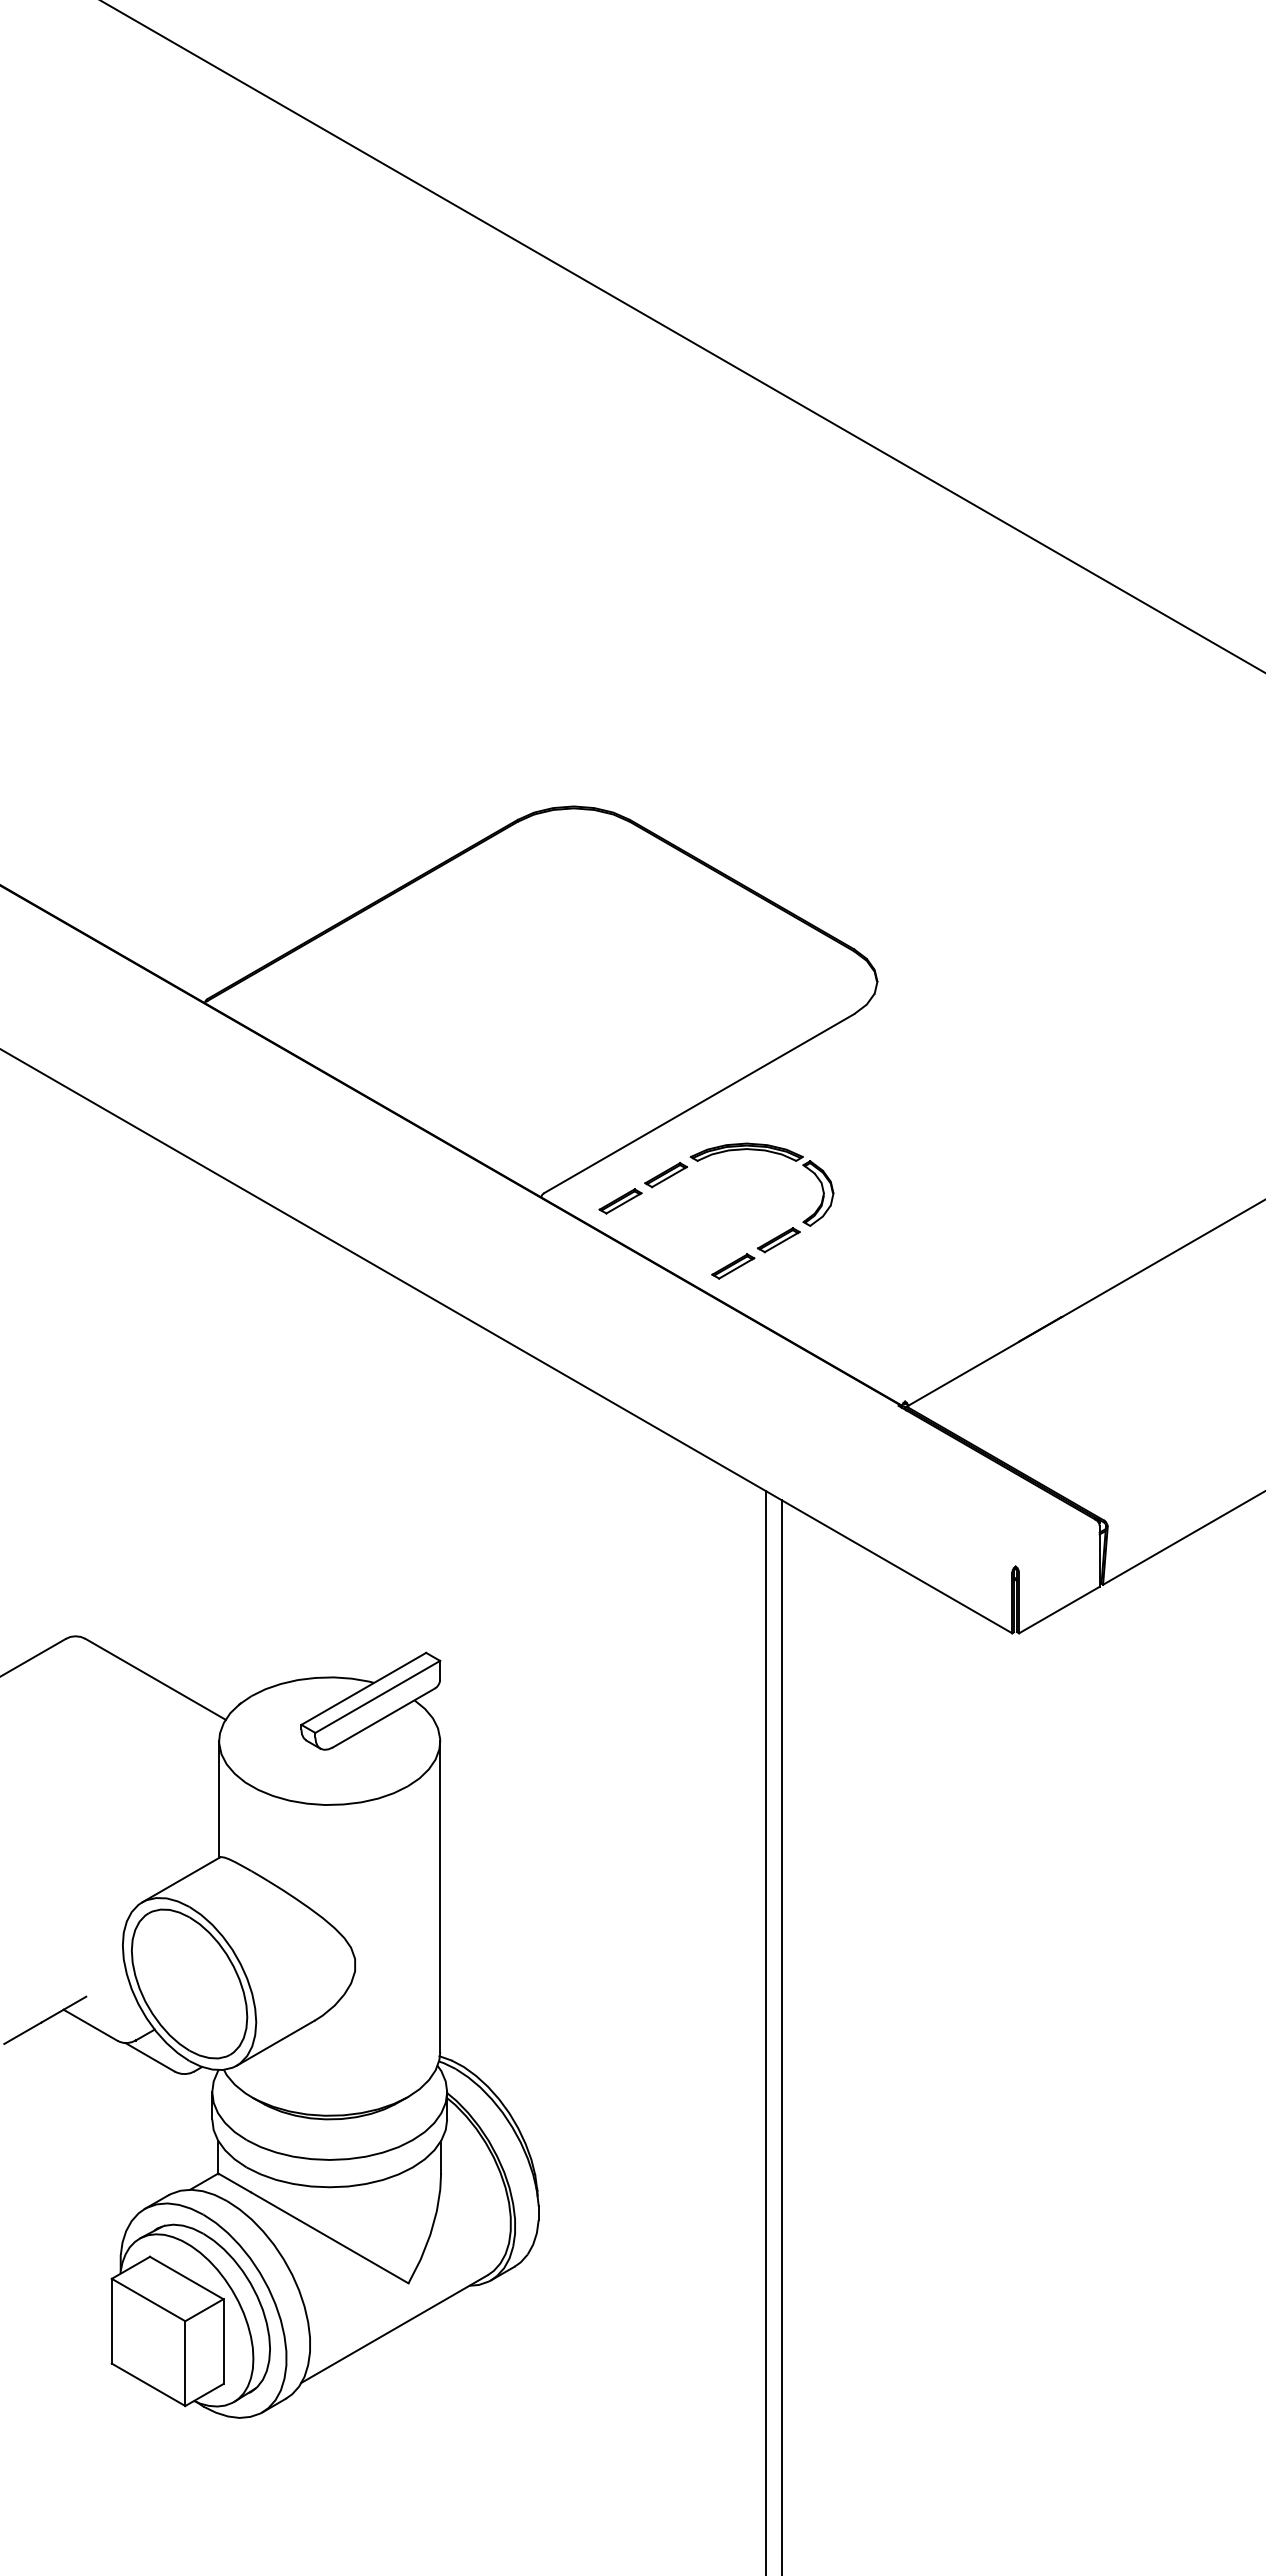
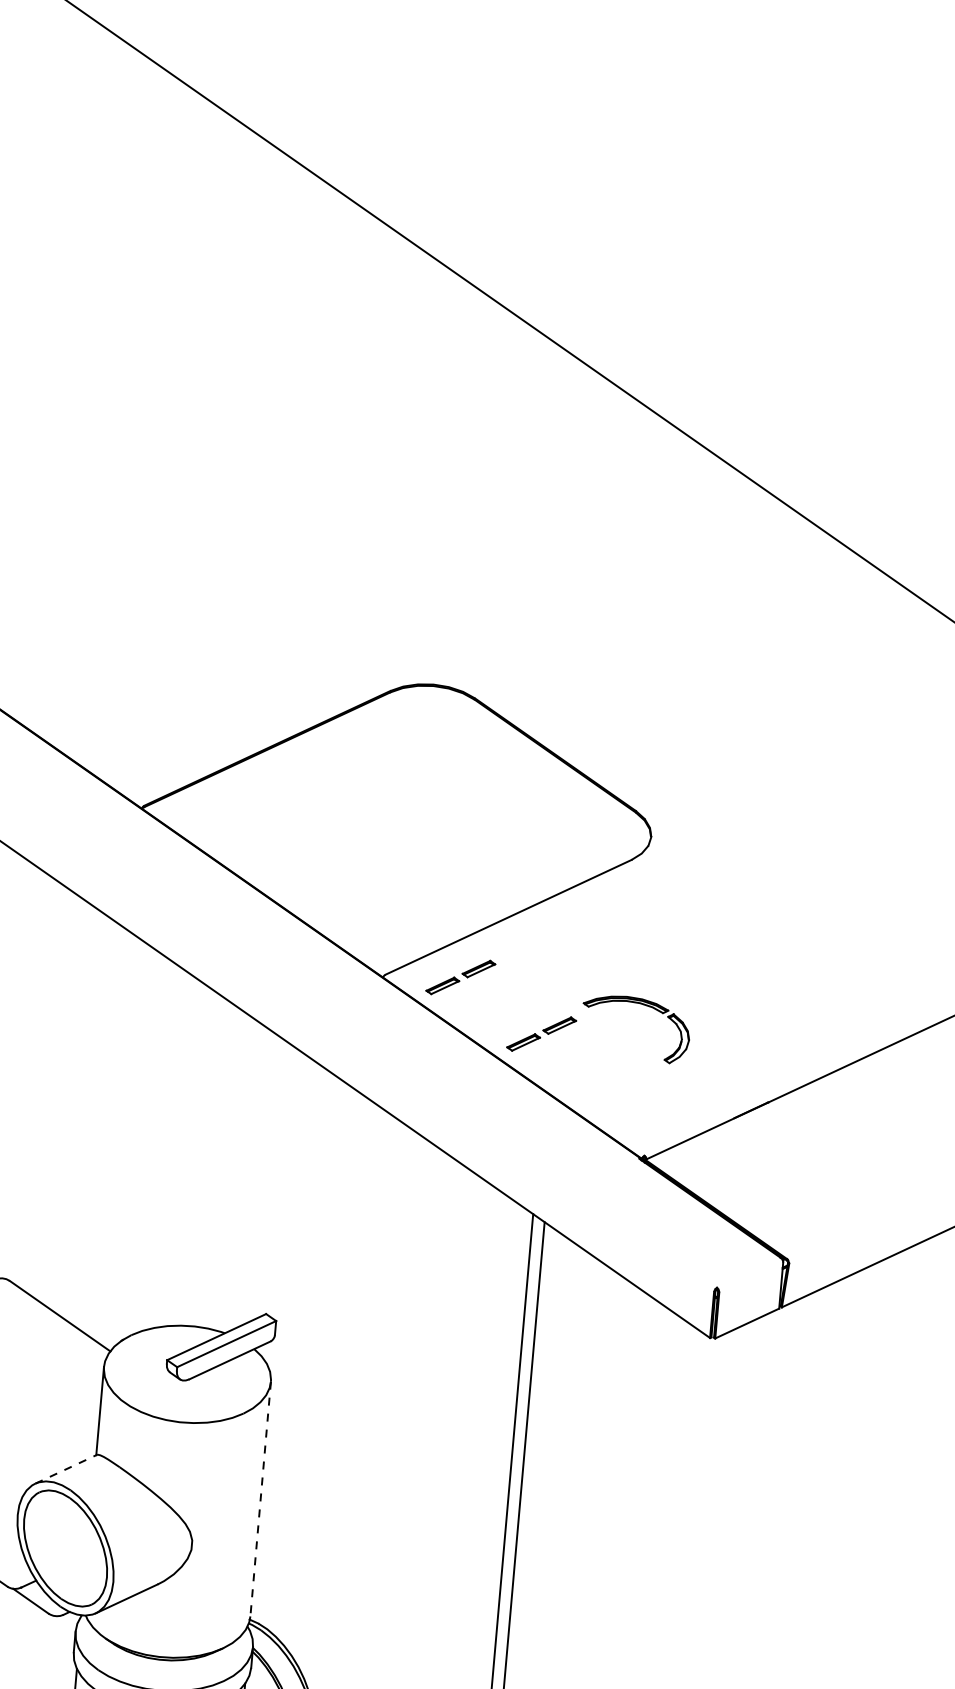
part: (768, 1152) -> (642, 1005), moved
line: (181, 1879) -> (66, 1469), solid -> dashed
line: (440, 1897) -> (260, 1499), solid -> dashed

